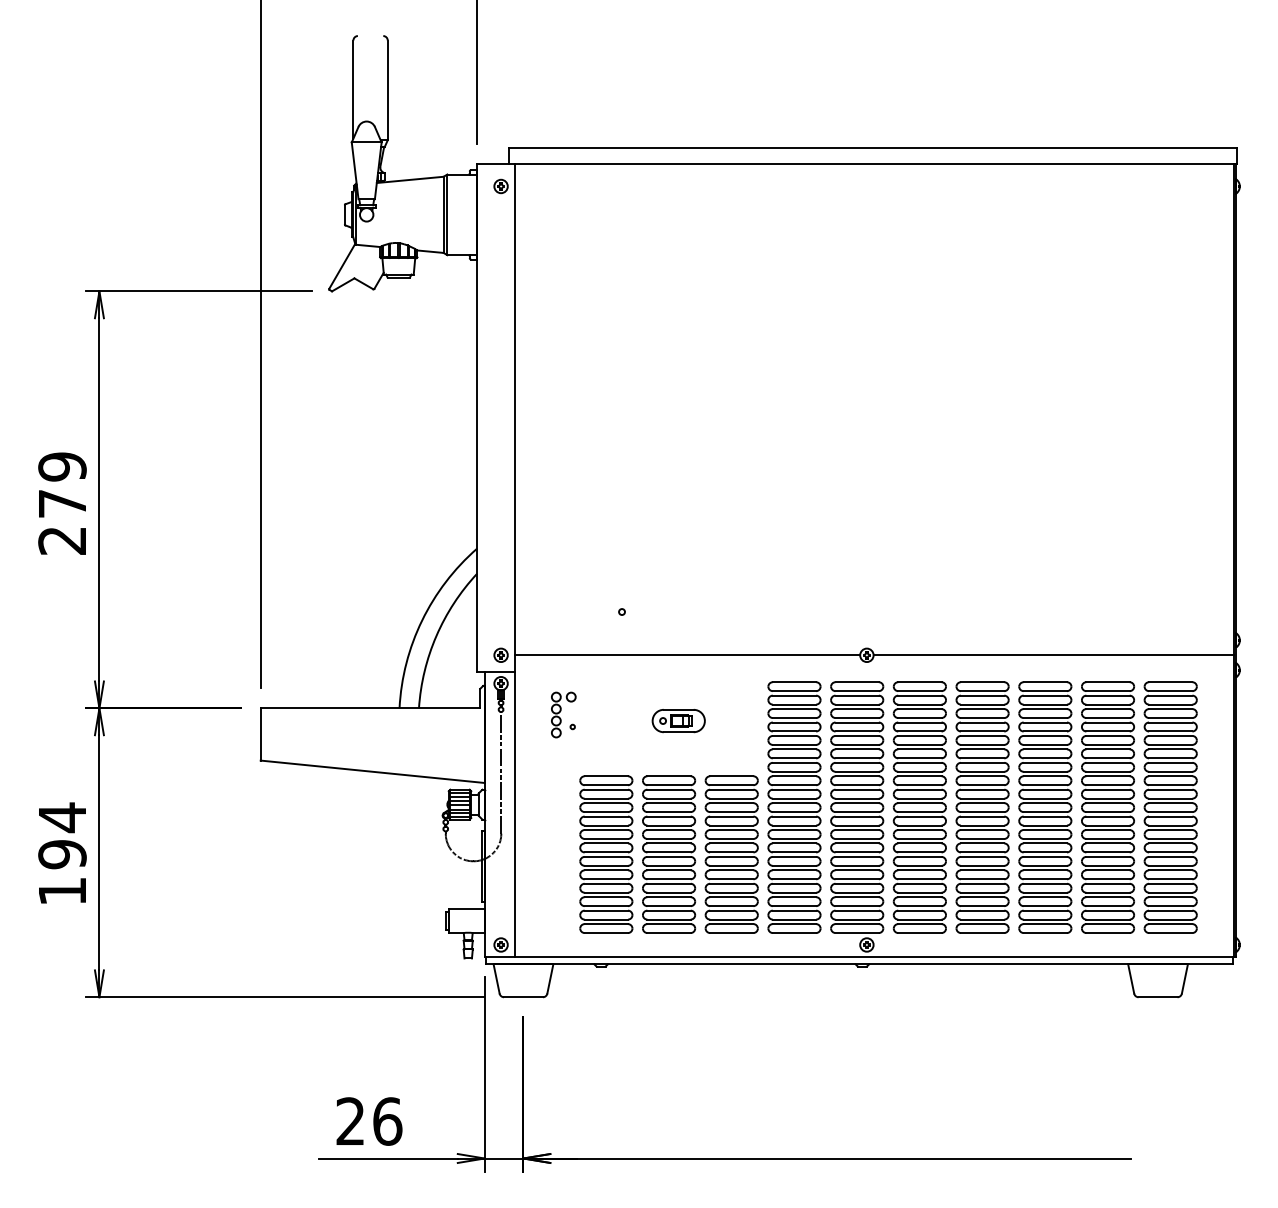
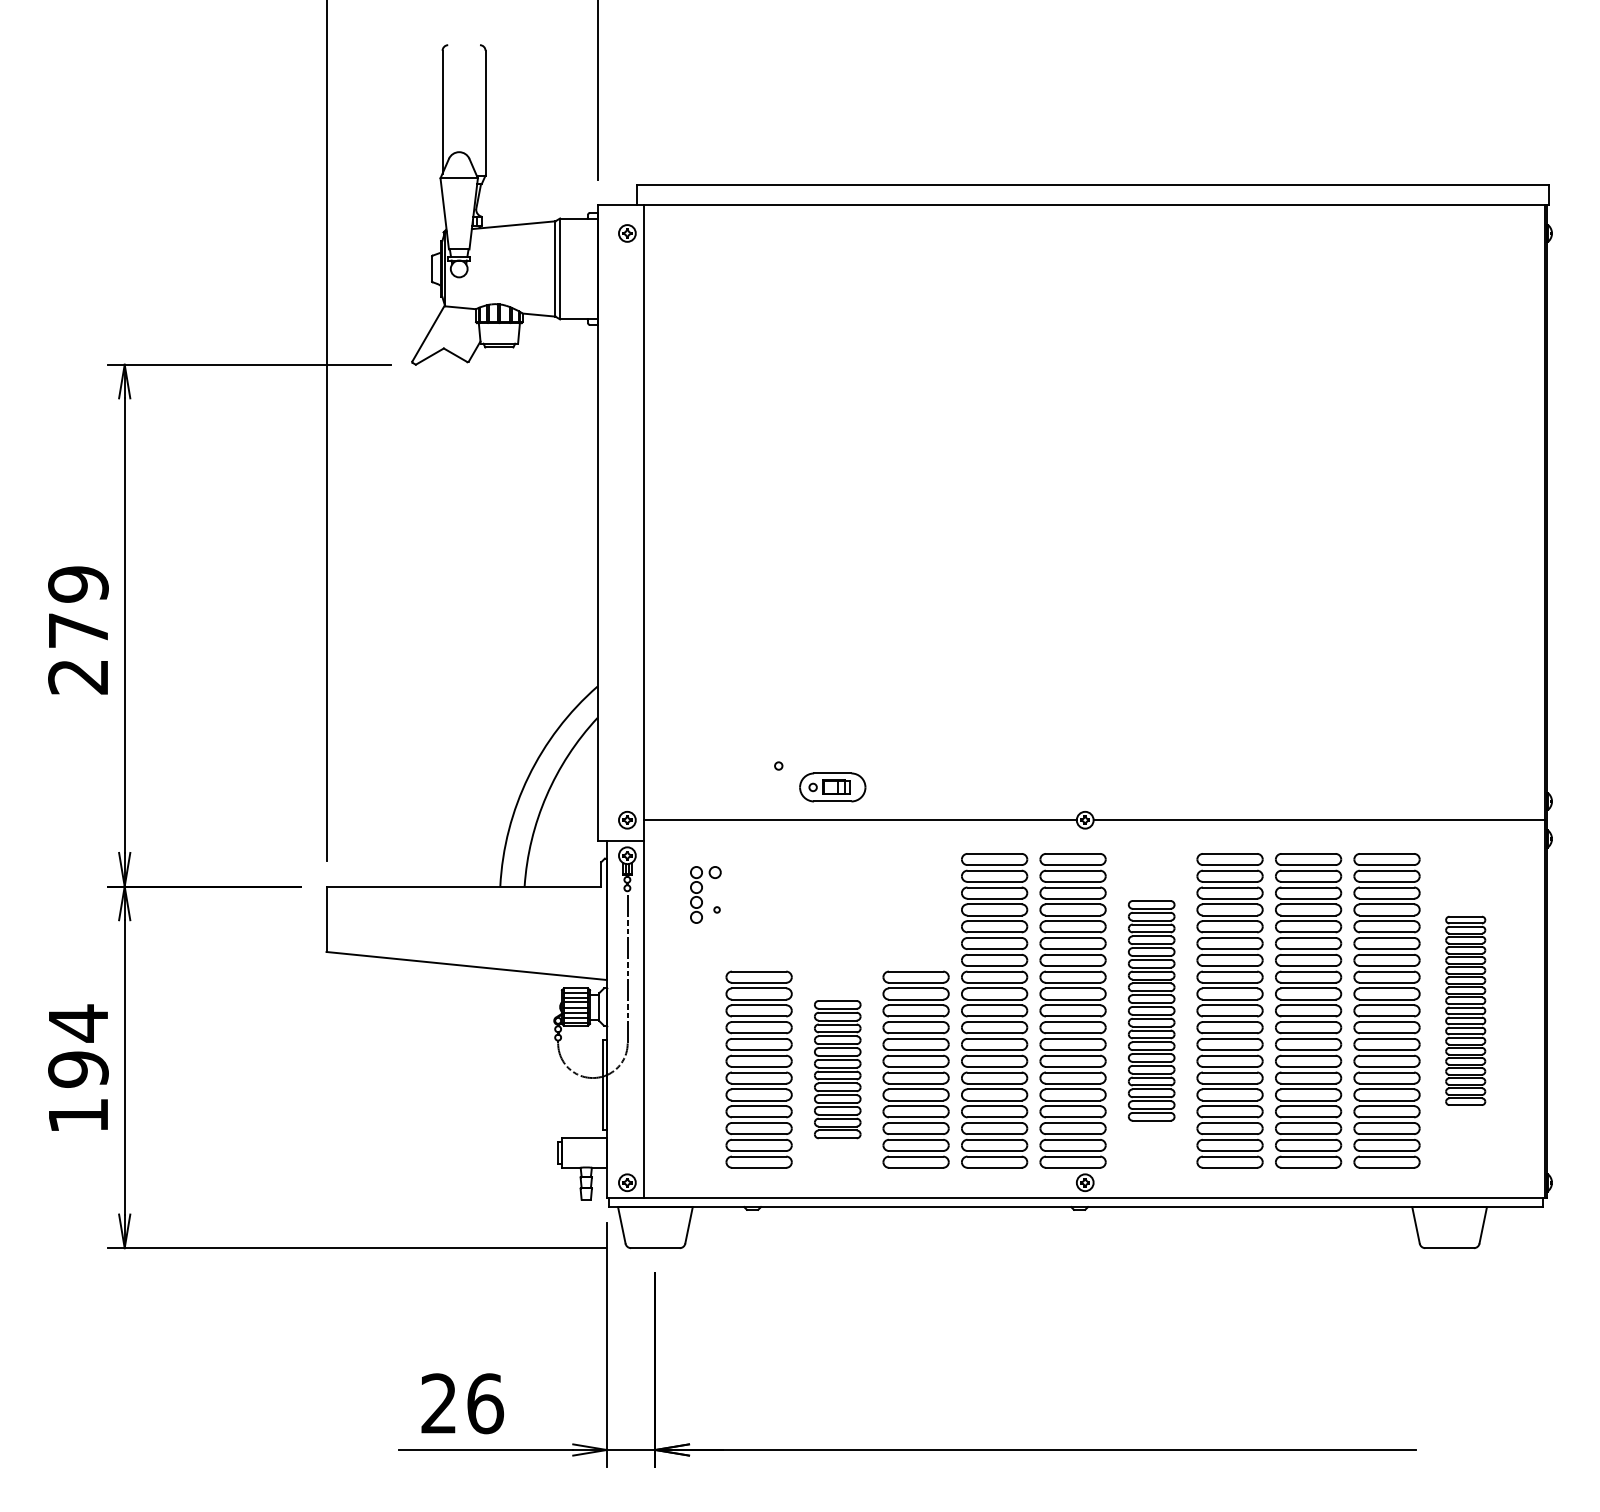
part: (678, 721) -> (832, 787), moved
part: (919, 807) -> (1151, 1010), size x0.7
part: (1170, 807) -> (1465, 1010), size x0.6
part: (668, 854) -> (837, 1069), size x0.7

